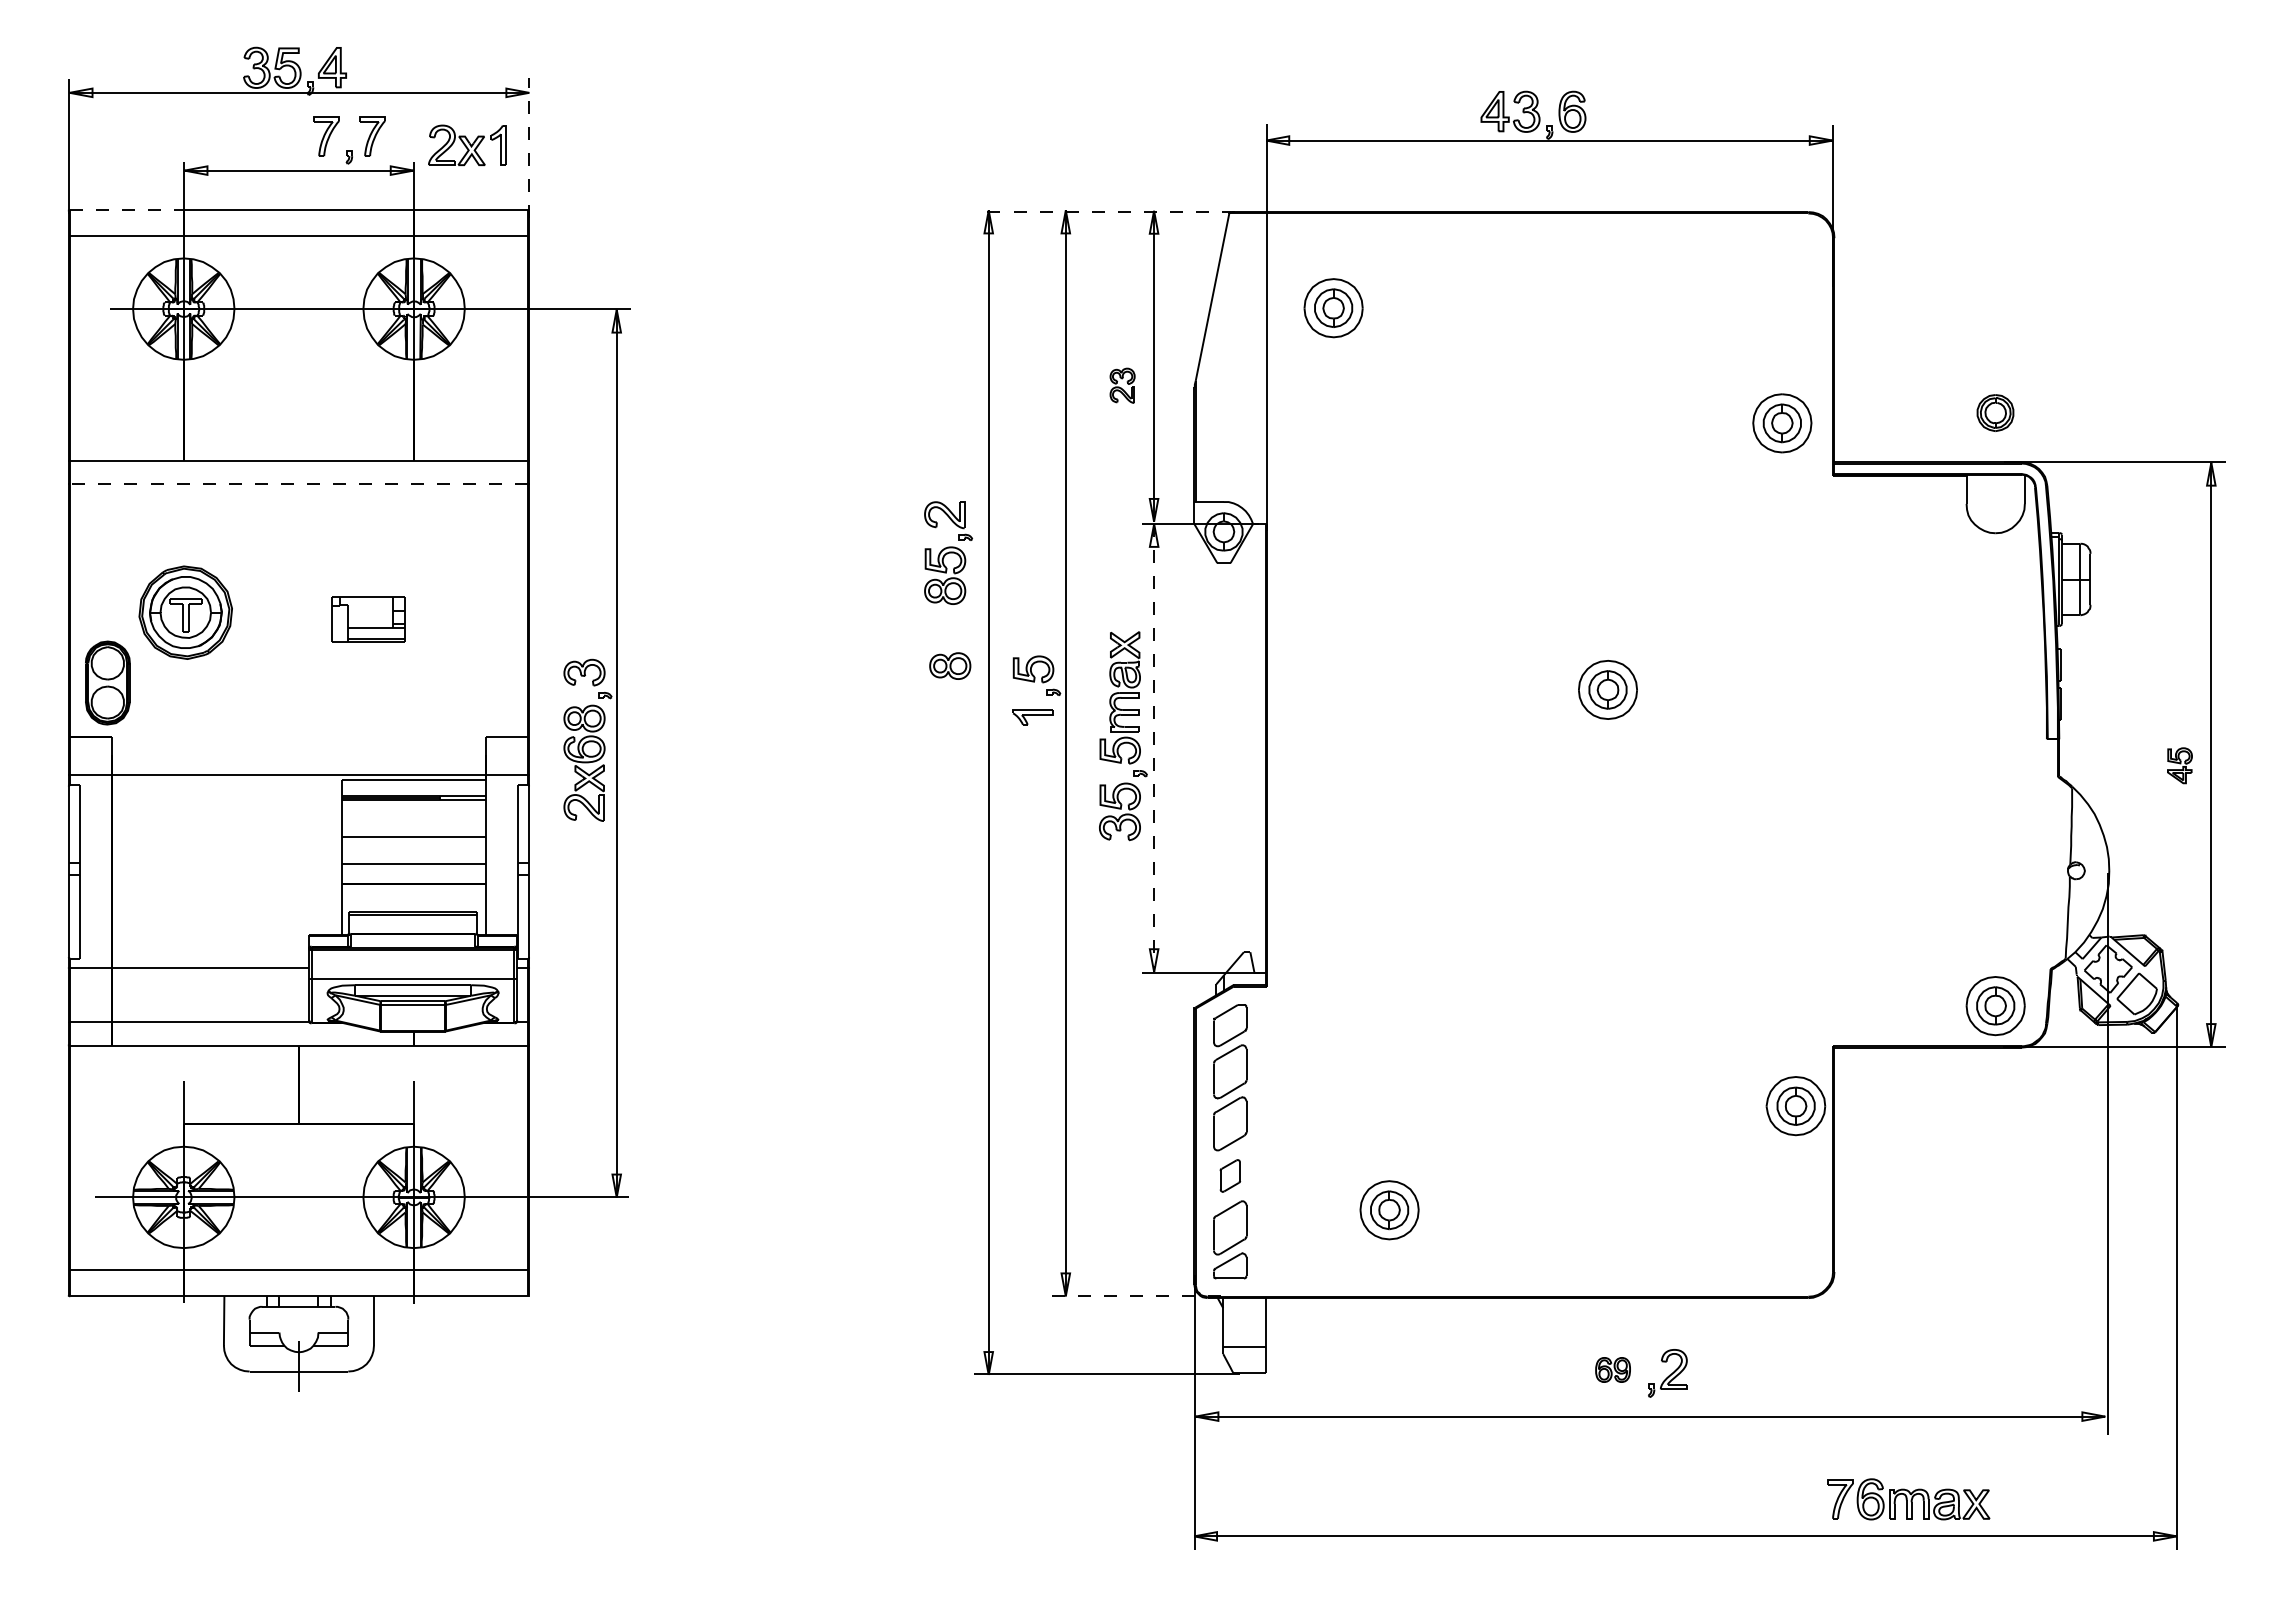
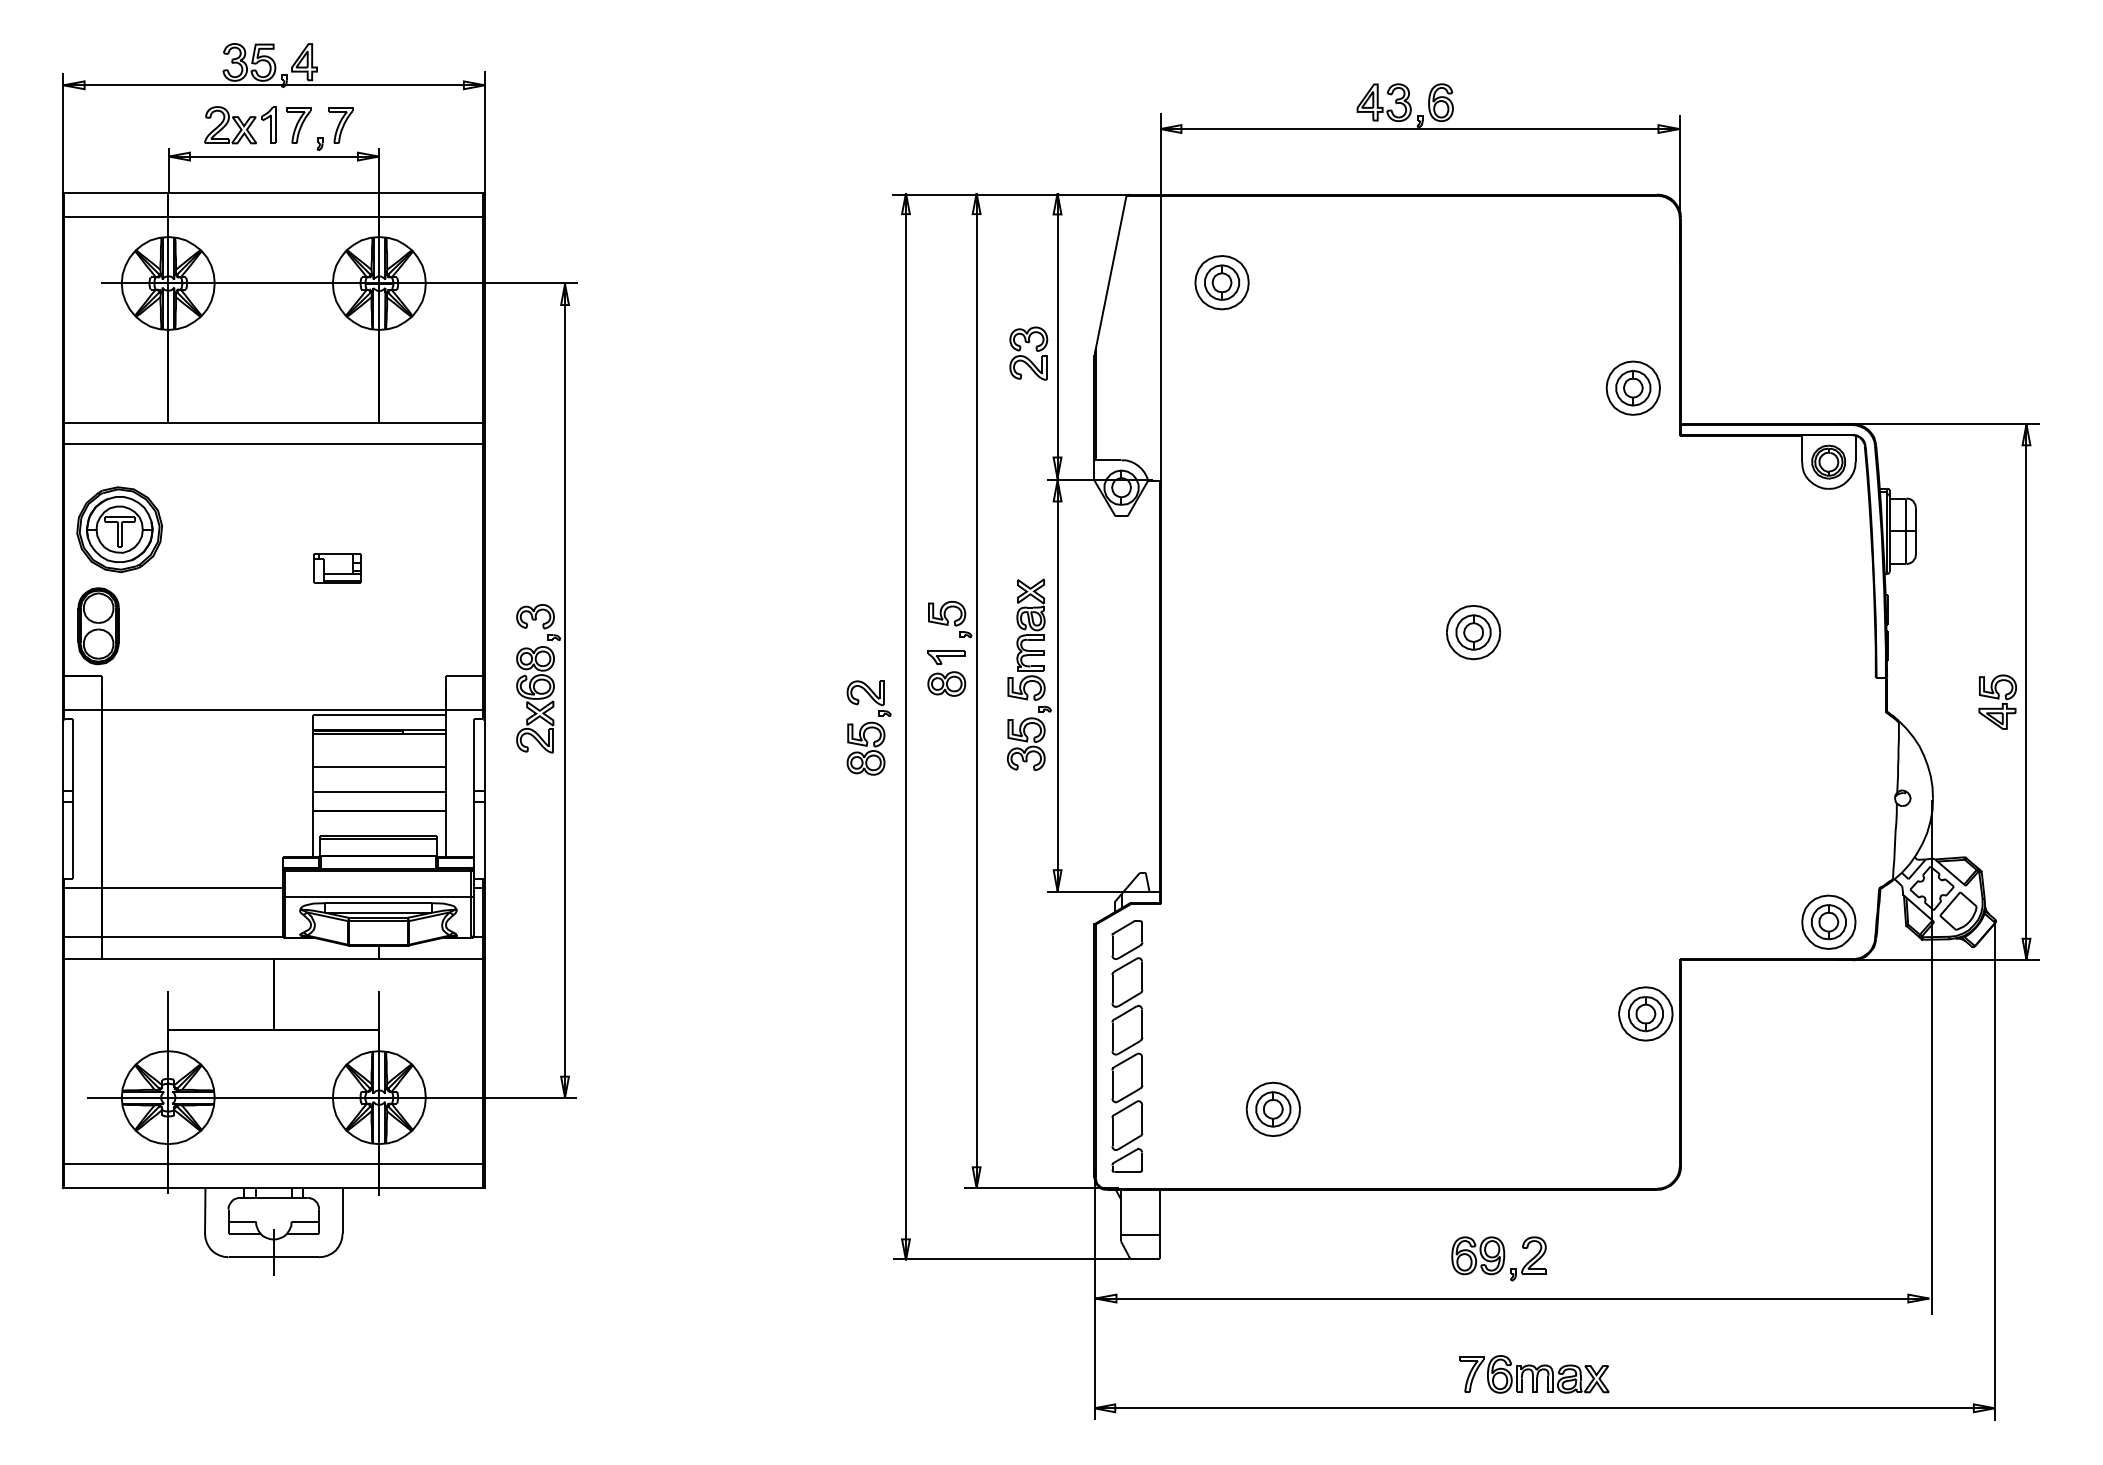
part: (467, 145) -> (240, 125), moved
line: (528, 147) -> (484, 135), dashed -> solid
line: (127, 210) -> (116, 193), dashed -> solid
line: (1103, 212) -> (1011, 194), dashed -> solid
part: (1122, 385) -> (1028, 353), size x1.67
part: (1995, 412) -> (1828, 461), moved
line: (298, 484) -> (273, 444), dashed -> solid
part: (948, 552) -> (869, 727), moved
part: (185, 612) -> (119, 529), moved
part: (368, 619) -> (337, 567), size x0.71
part: (950, 665) -> (947, 683), moved
line: (1154, 748) -> (1057, 686), dashed -> solid
part: (2179, 765) -> (1997, 701), size x1.67
part: (1230, 1175) -> (1127, 1077), size x1.67
line: (1135, 1296) -> (1040, 1188), dashed -> solid
part: (1612, 1369) -> (1477, 1255), size x1.67
part: (1908, 1499) -> (1534, 1374), moved

